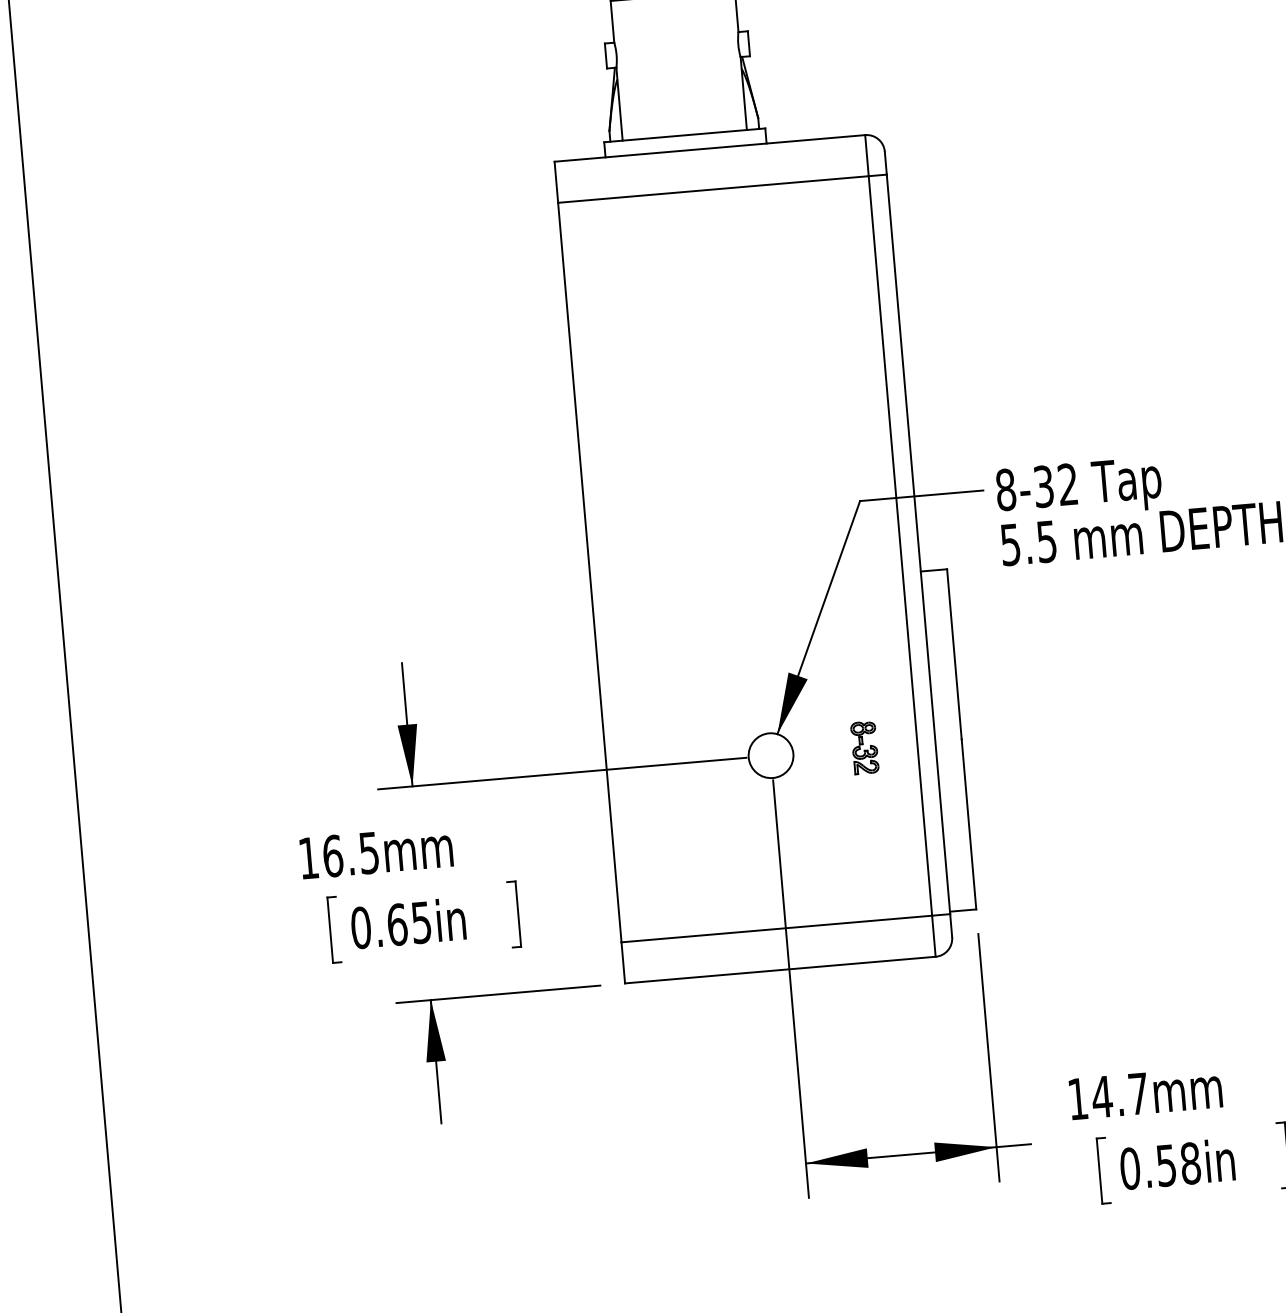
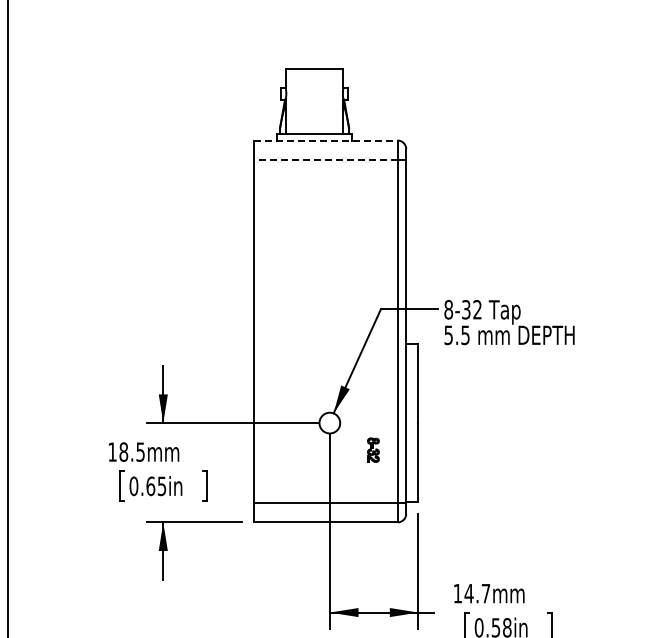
line: (711, 148) -> (326, 140), solid -> dashed
line: (713, 189) -> (325, 159), solid -> dashed
part: (864, 746) -> (373, 449), moved
text: (332, 854) -> (123, 451), 16.5mm -> 18.5mm

